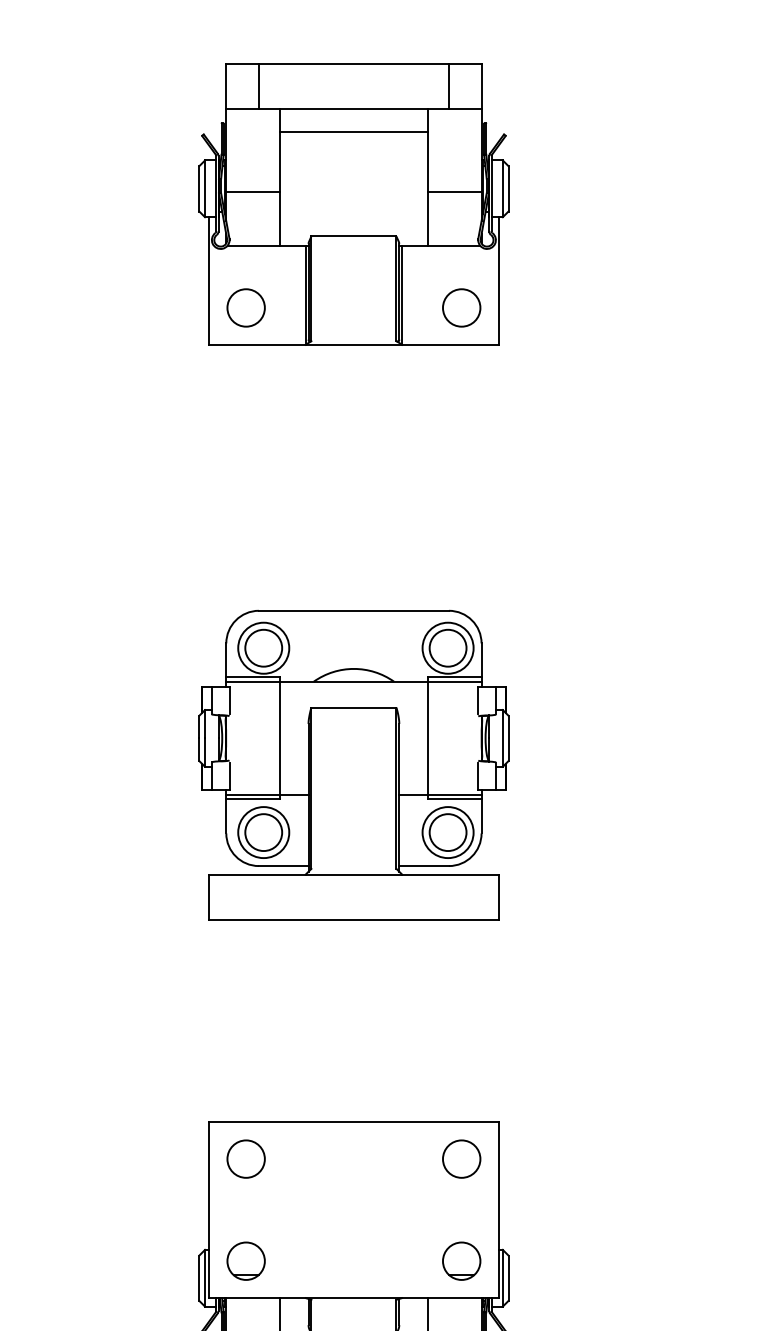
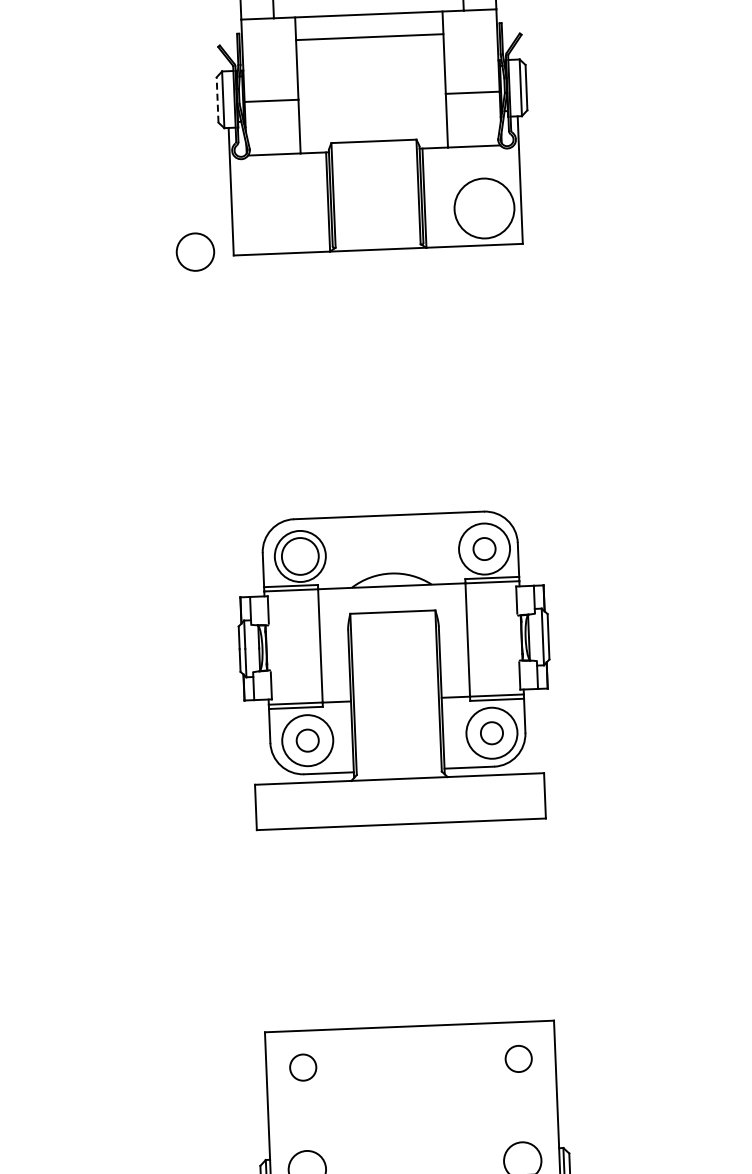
line: (199, 188) -> (217, 99), solid -> dashed
circle: (245, 307) -> (194, 251), moved
circle: (461, 307) -> (484, 208), size x1.6
circle: (447, 647) -> (483, 548), size x0.6
circle: (263, 832) -> (307, 740), size x0.6
circle: (447, 832) -> (491, 733), size x0.6
circle: (245, 1158) -> (302, 1067), size x0.7
circle: (461, 1158) -> (518, 1058), size x0.7

